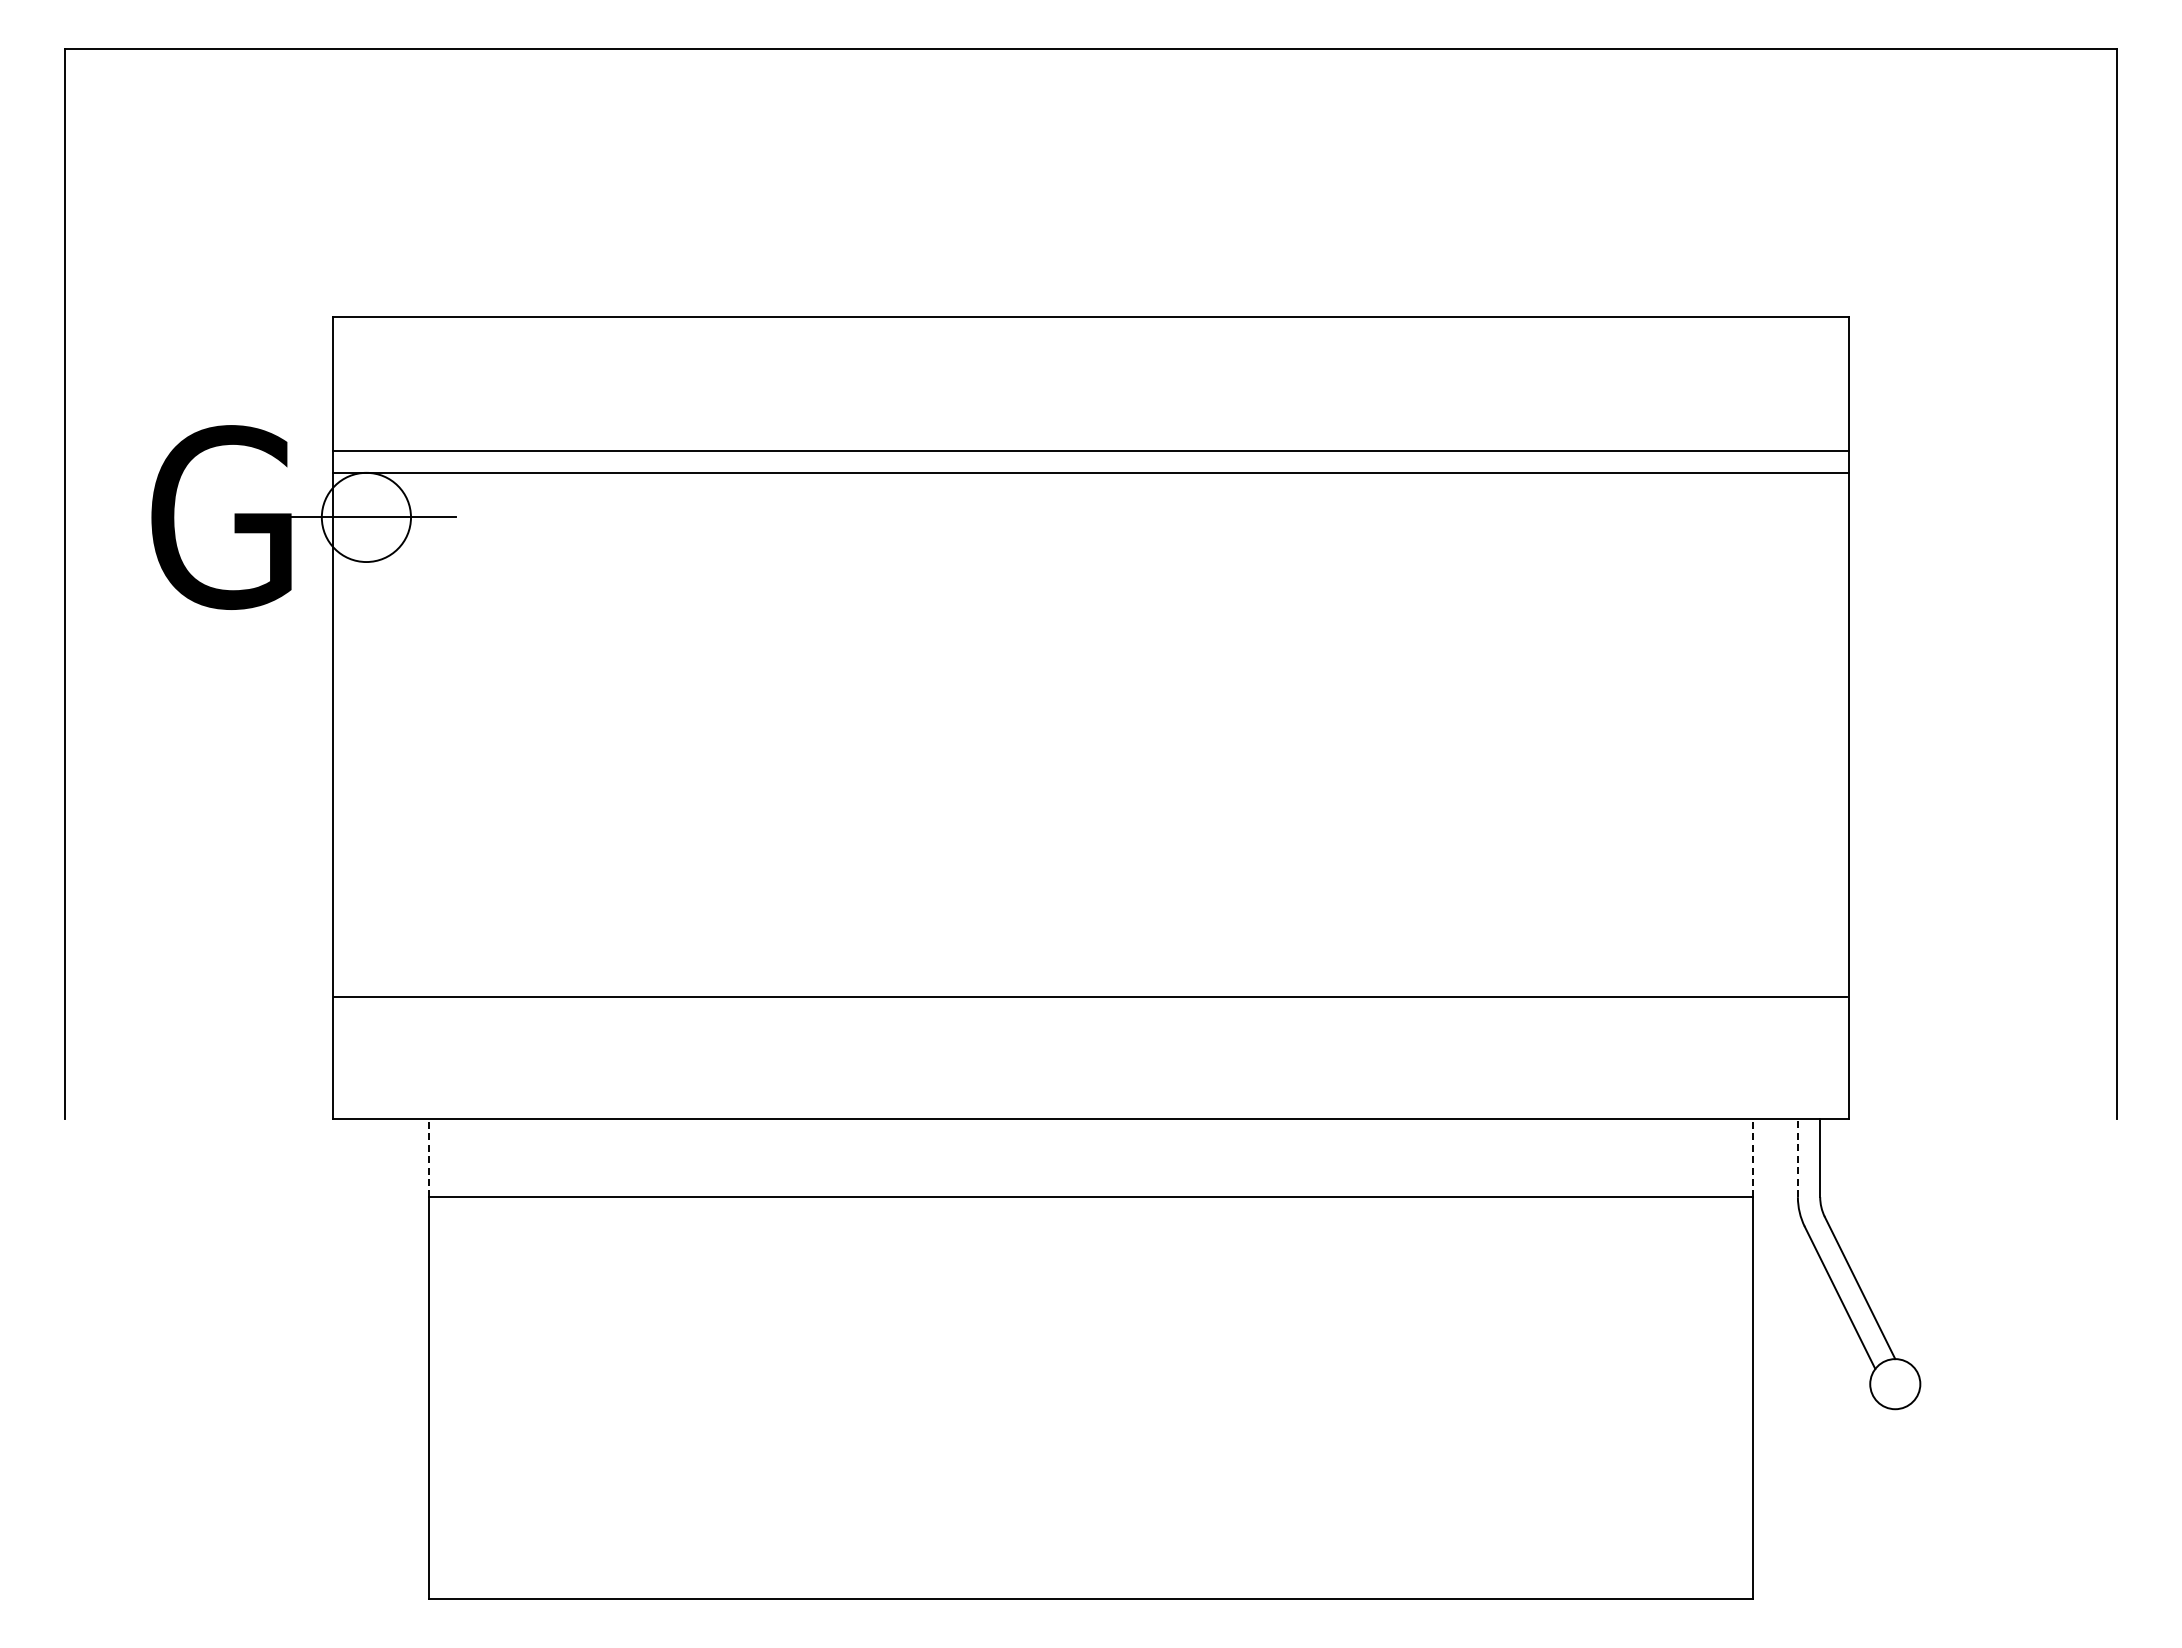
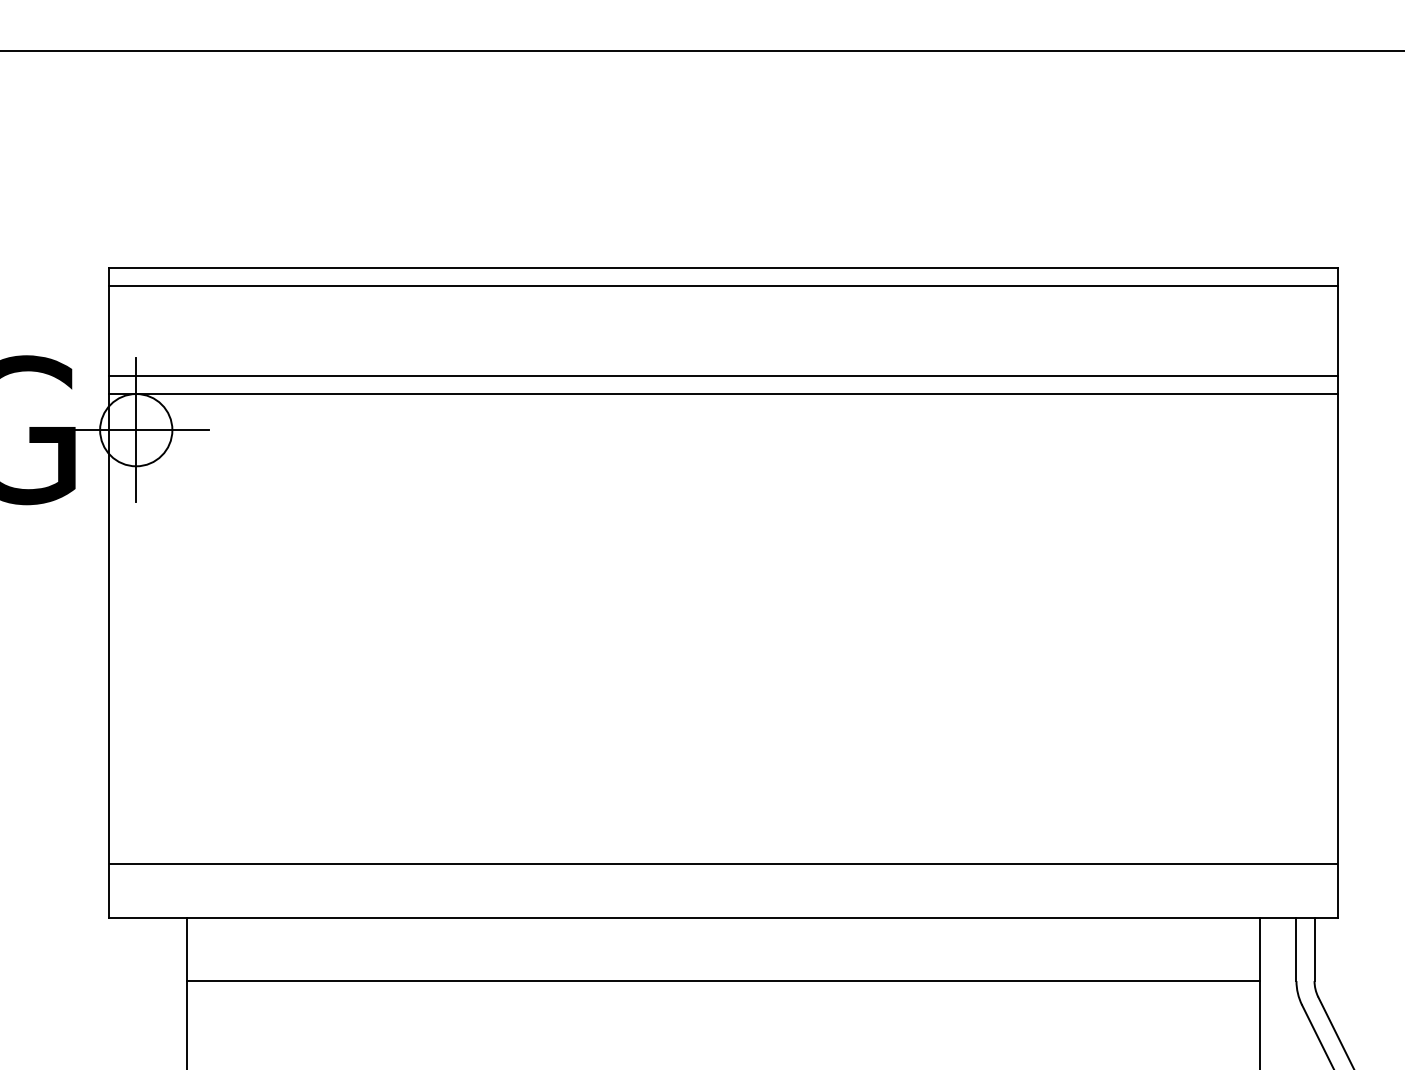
line: (1090, 339) -> (723, 285), added
line: (366, 517) -> (136, 430), added
line: (1090, 997) -> (723, 863), moved
line: (428, 1157) -> (186, 948), dashed -> solid
line: (1753, 1157) -> (1260, 948), dashed -> solid
line: (1797, 1158) -> (1296, 949), dashed -> solid

